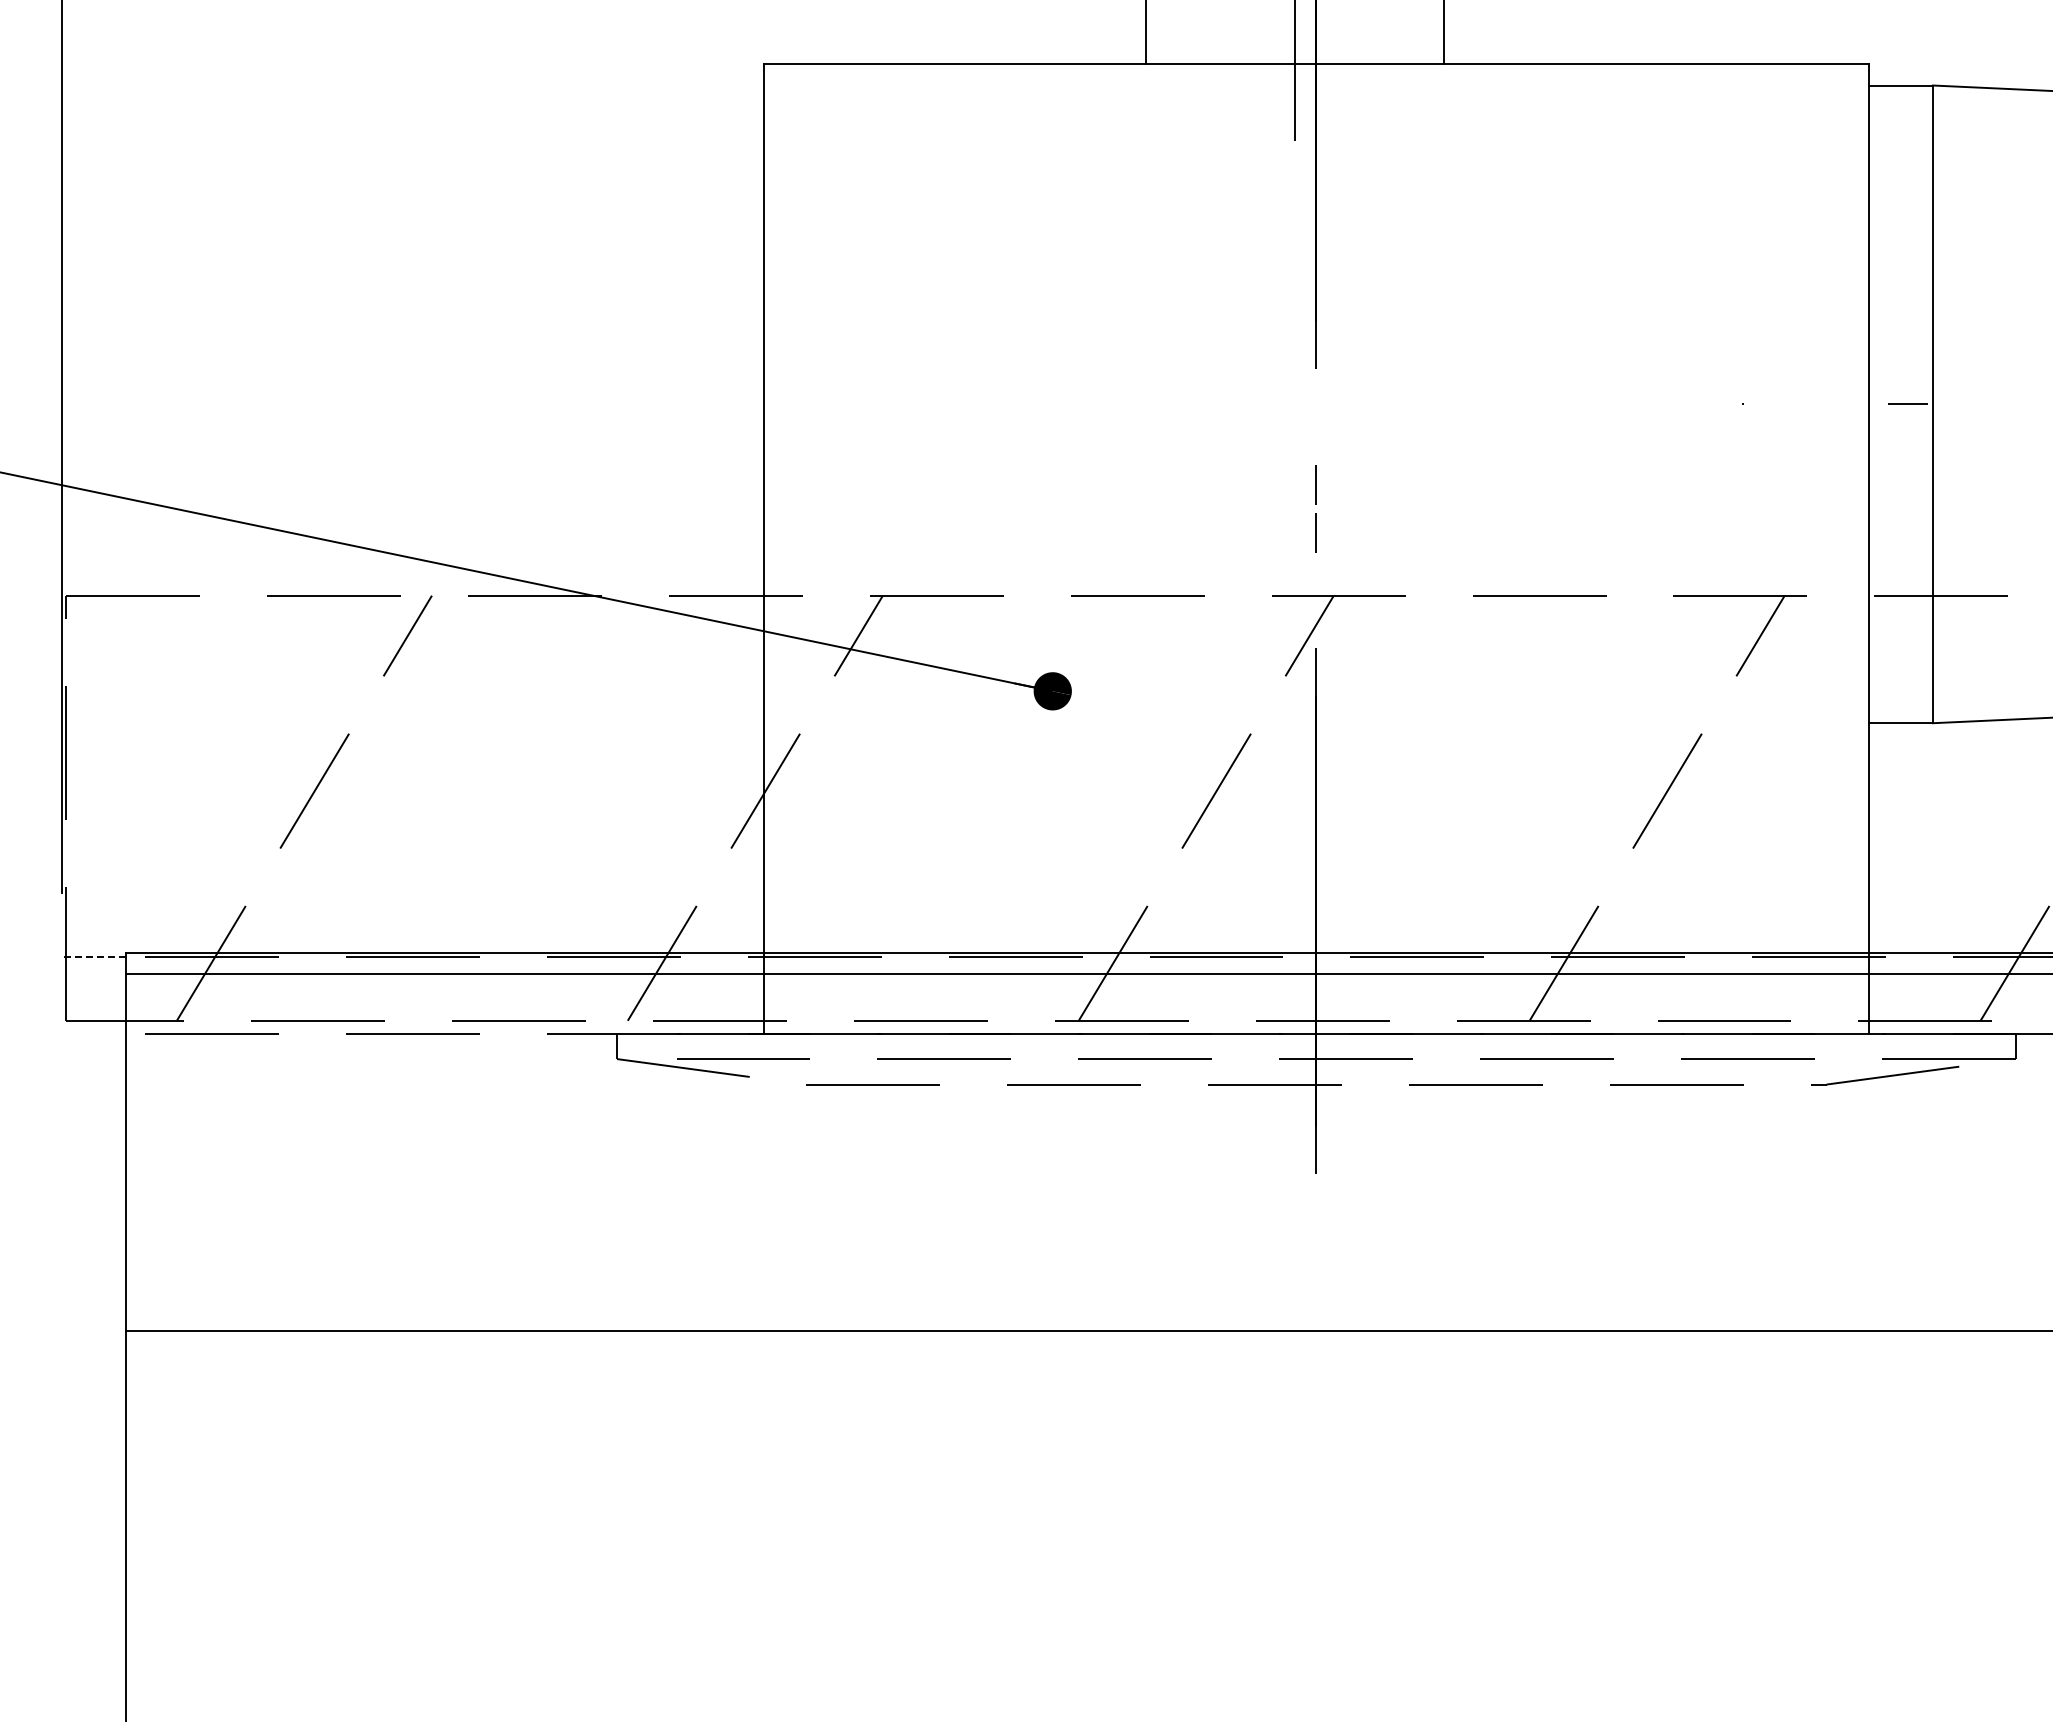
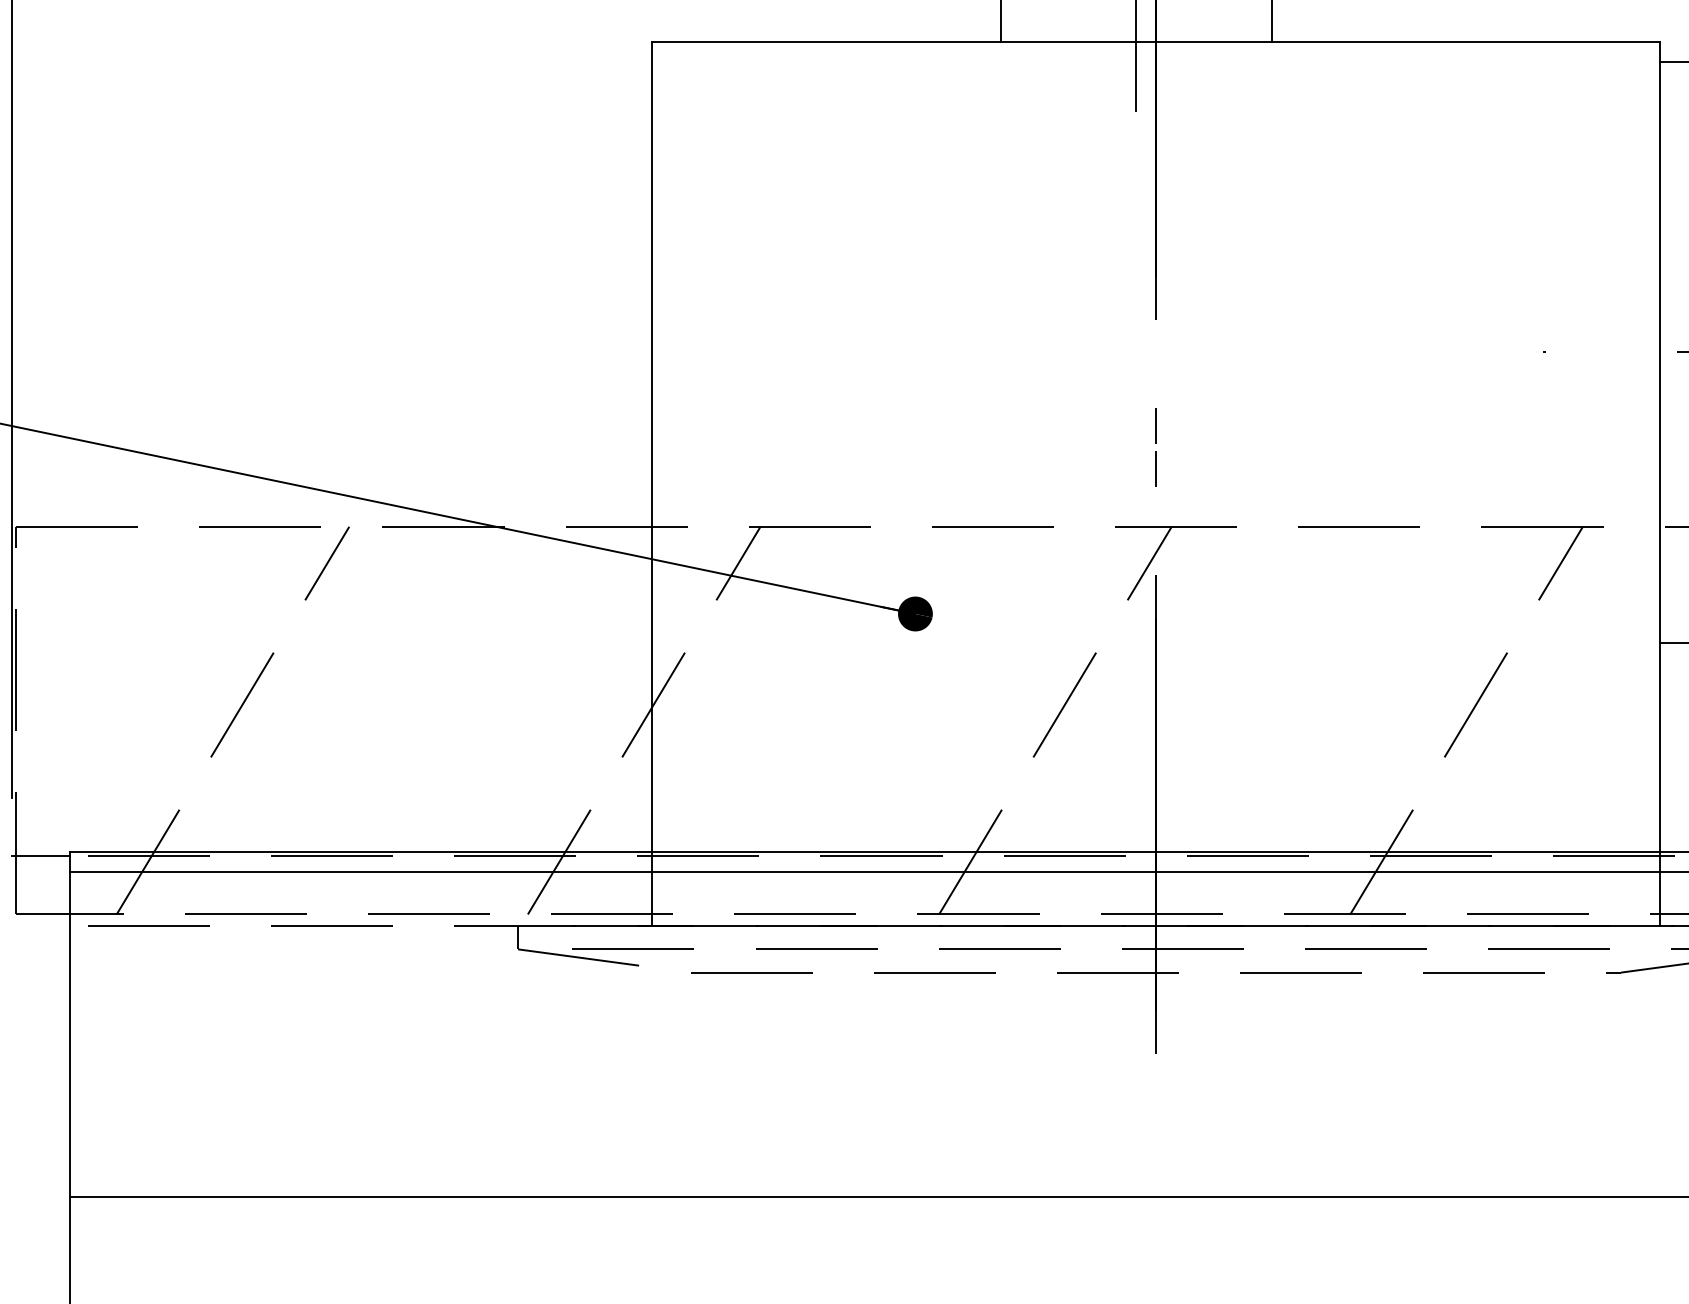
line: (94, 957) -> (41, 856), dashed -> solid

